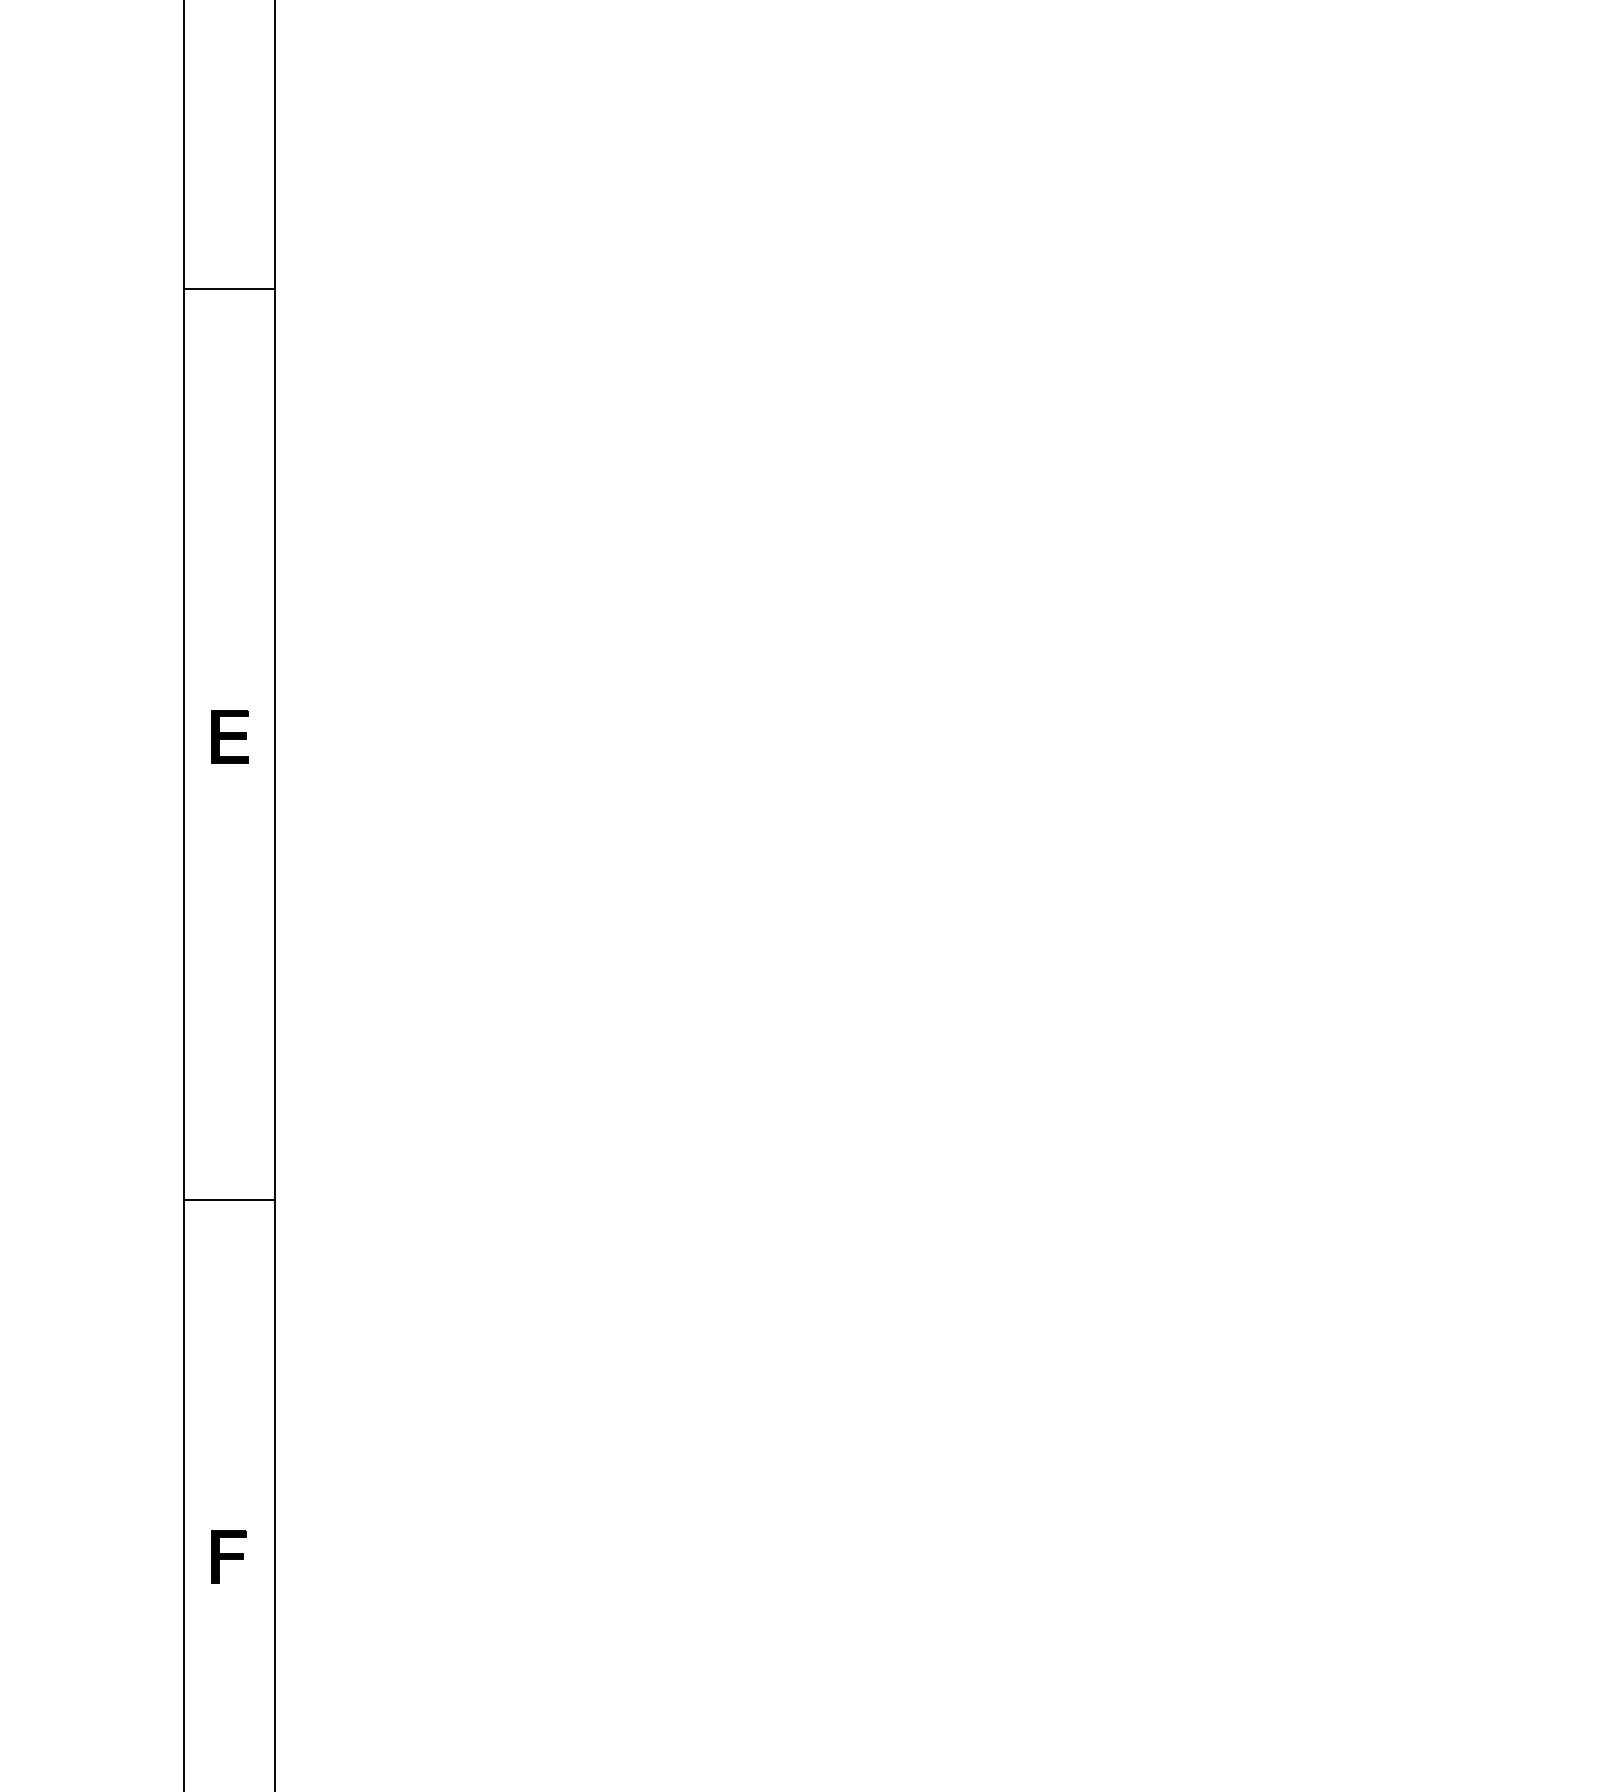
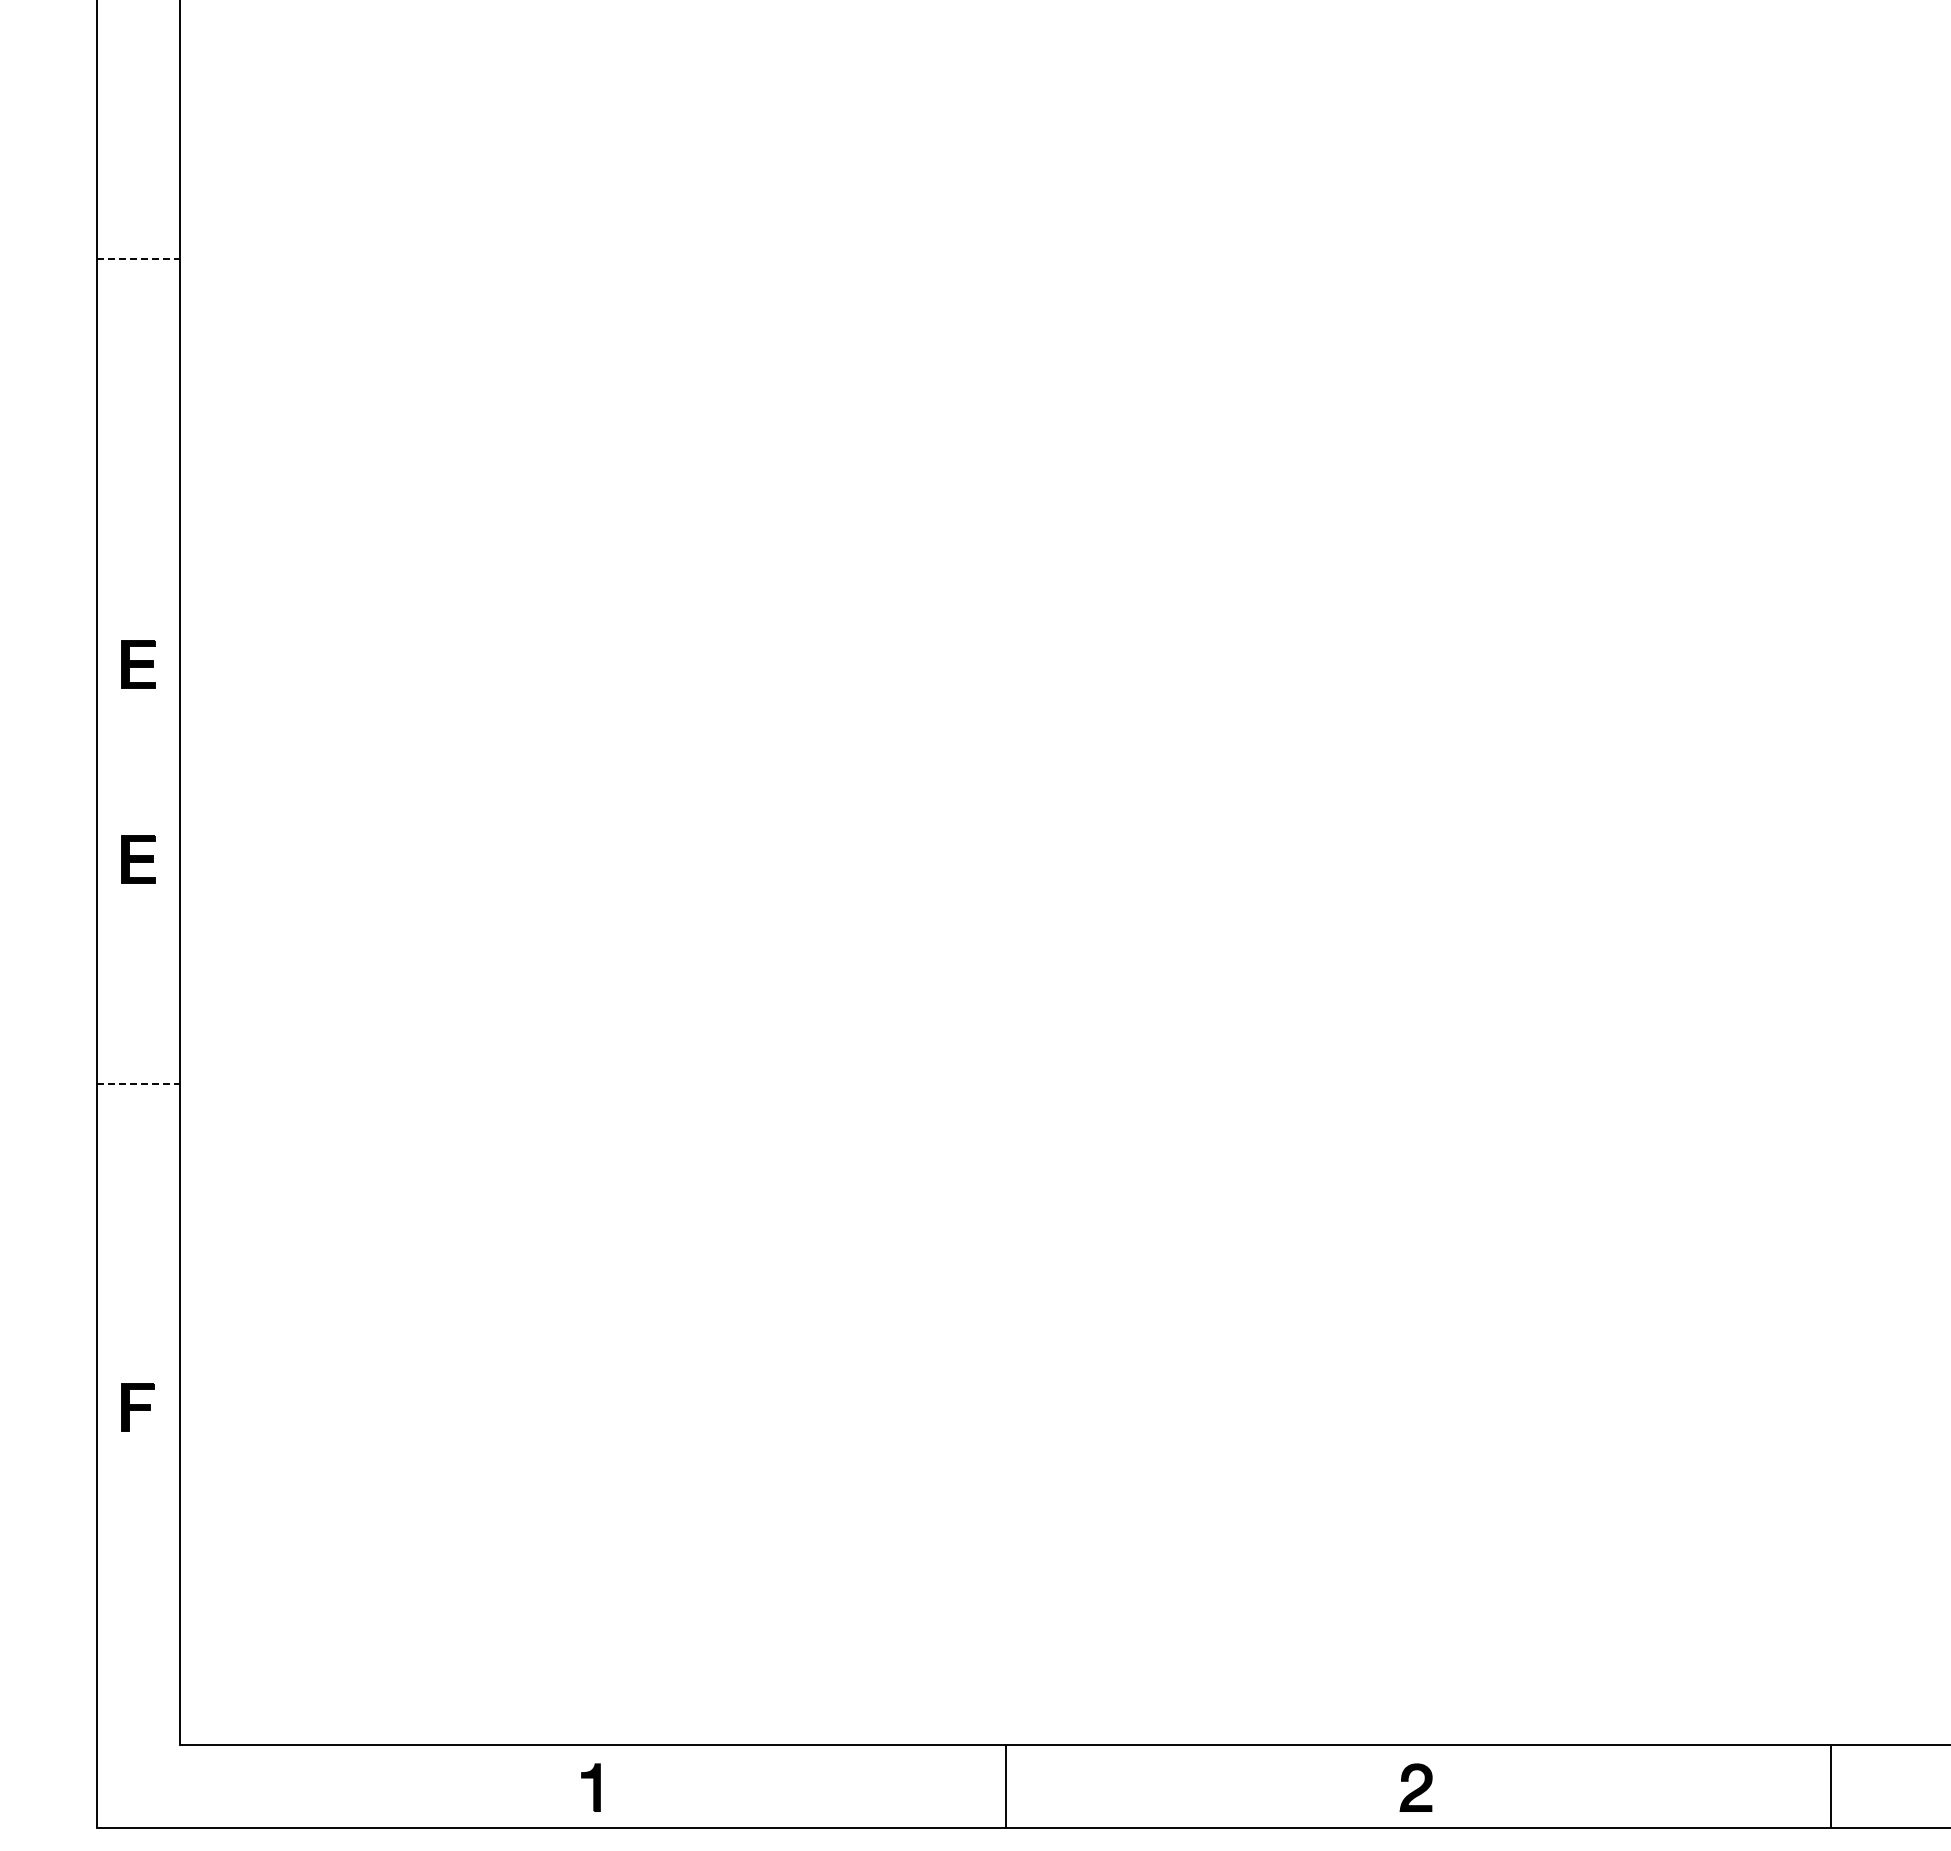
line: (230, 288) -> (139, 258), solid -> dashed
part: (229, 951) -> (138, 859), added
line: (230, 1200) -> (139, 1084), solid -> dashed

